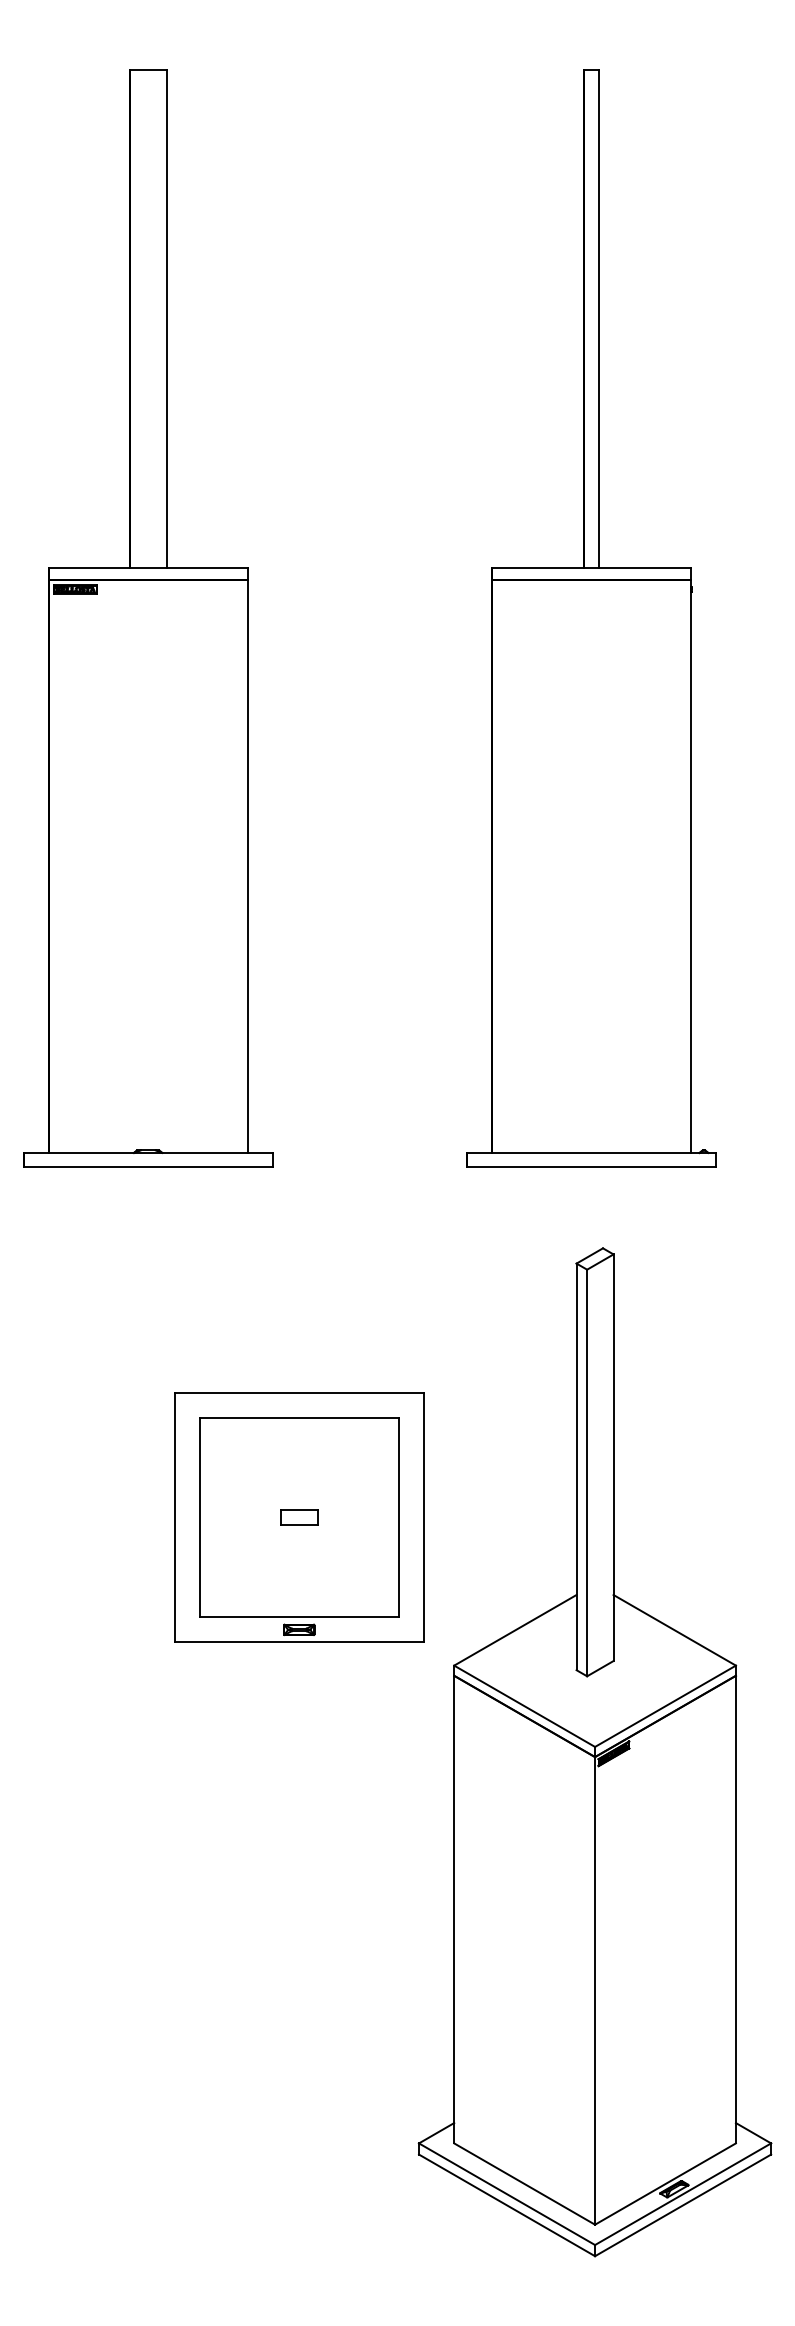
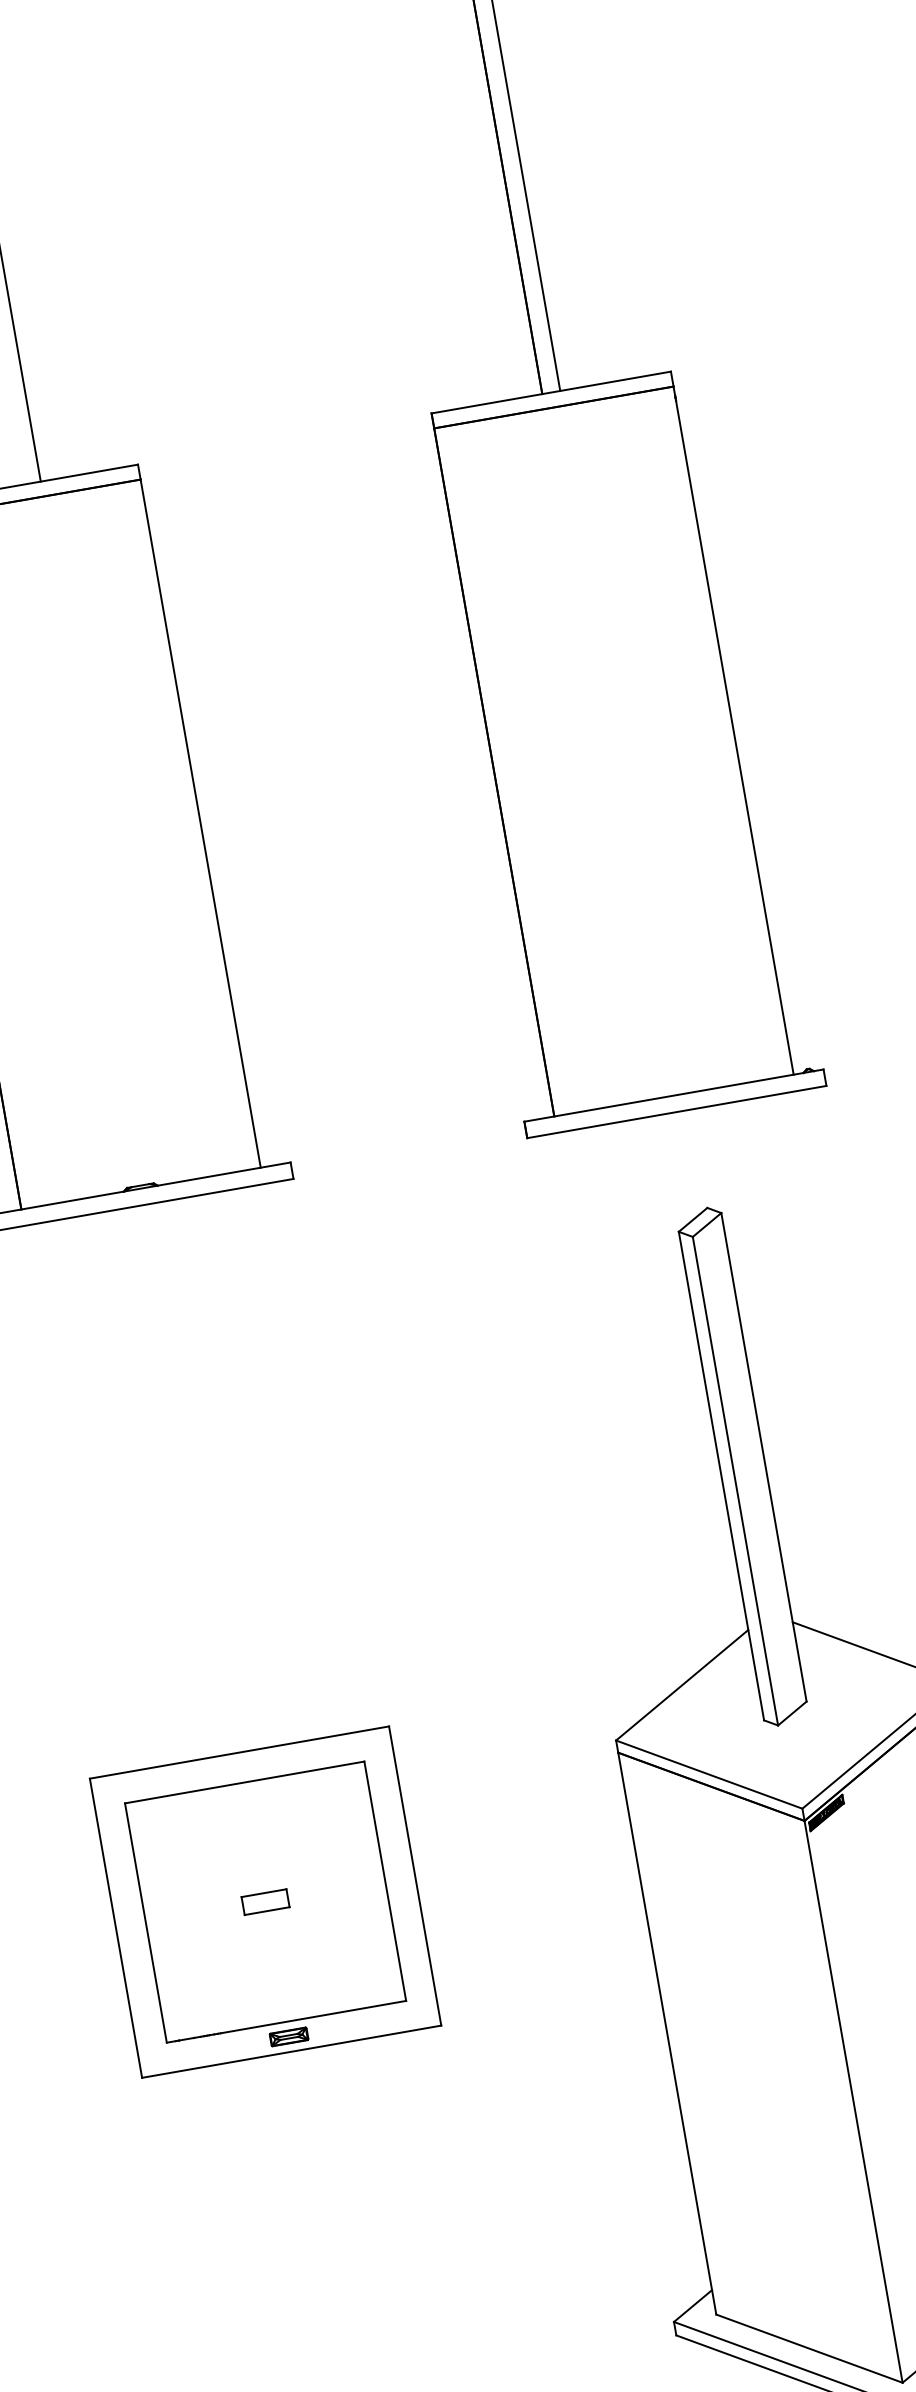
part: (299, 1517) -> (265, 1901), moved

